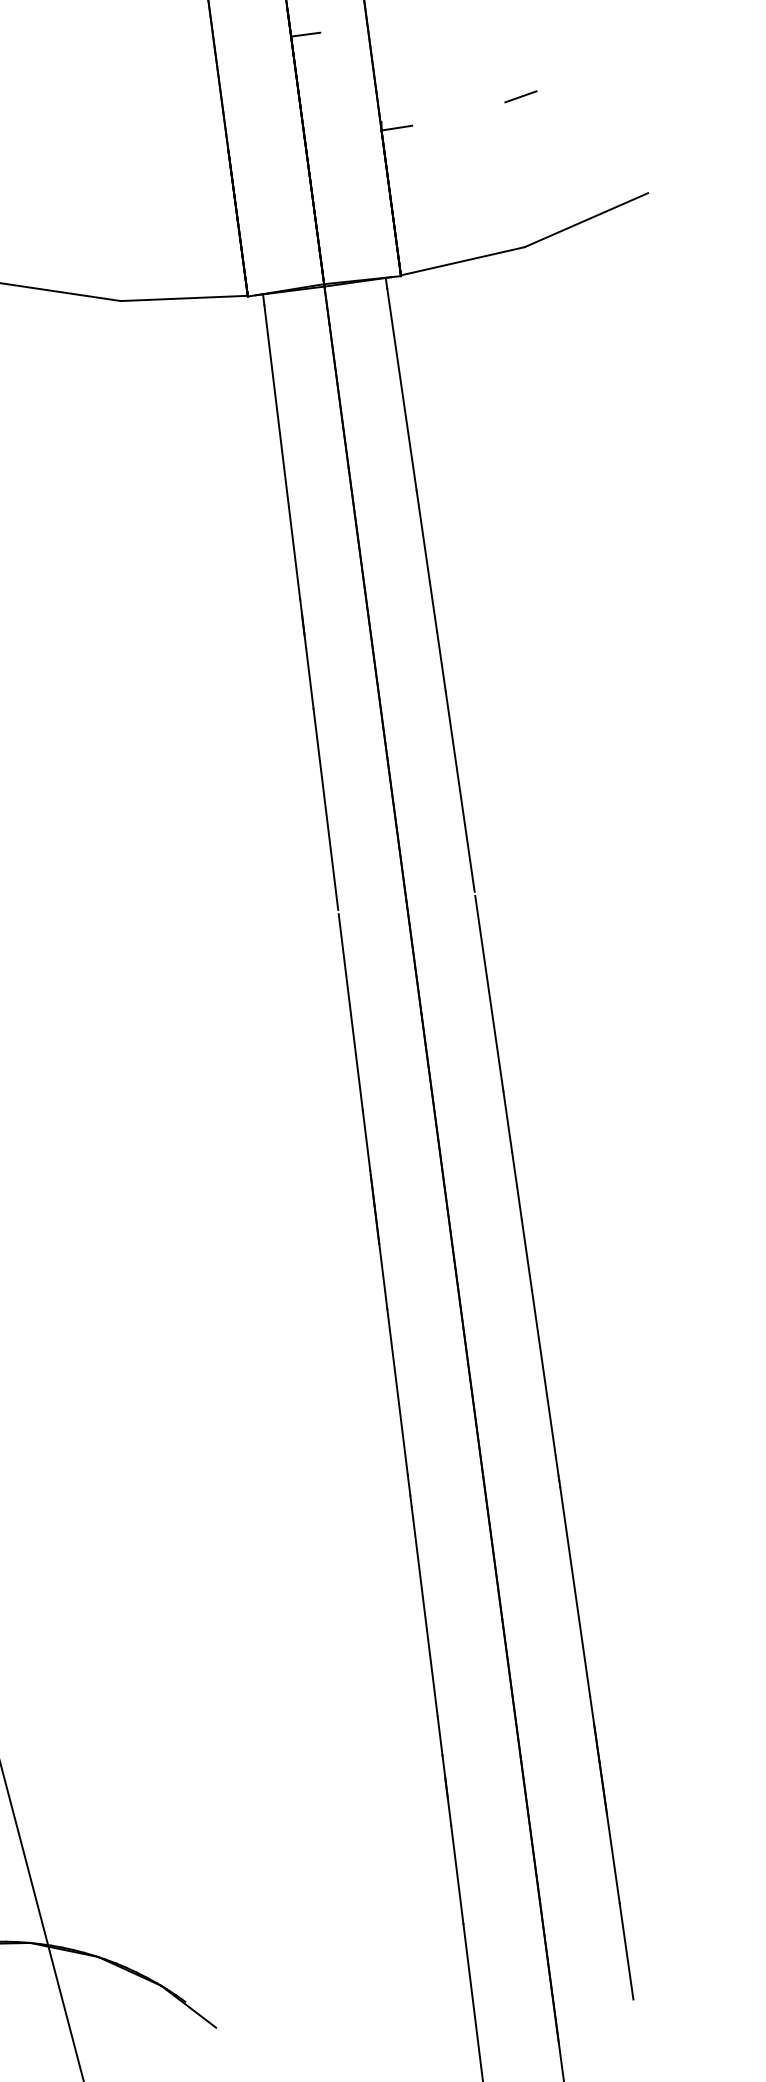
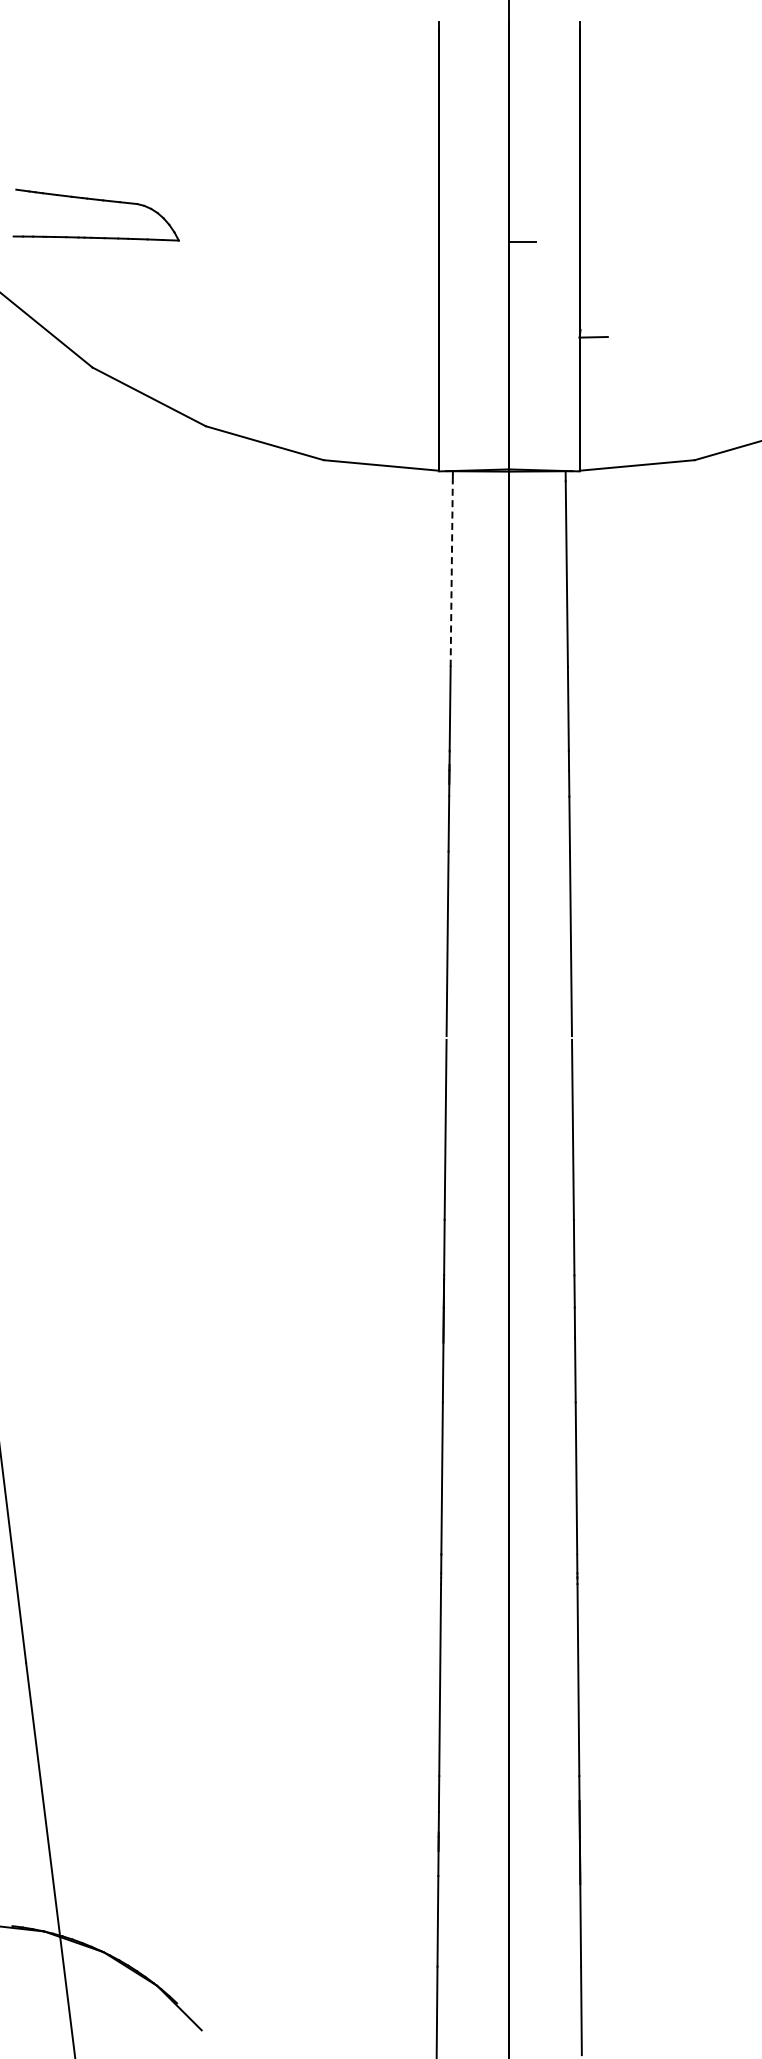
line: (520, 96) -> (709, 323), removed
line: (276, 405) -> (451, 573), solid -> dashed

